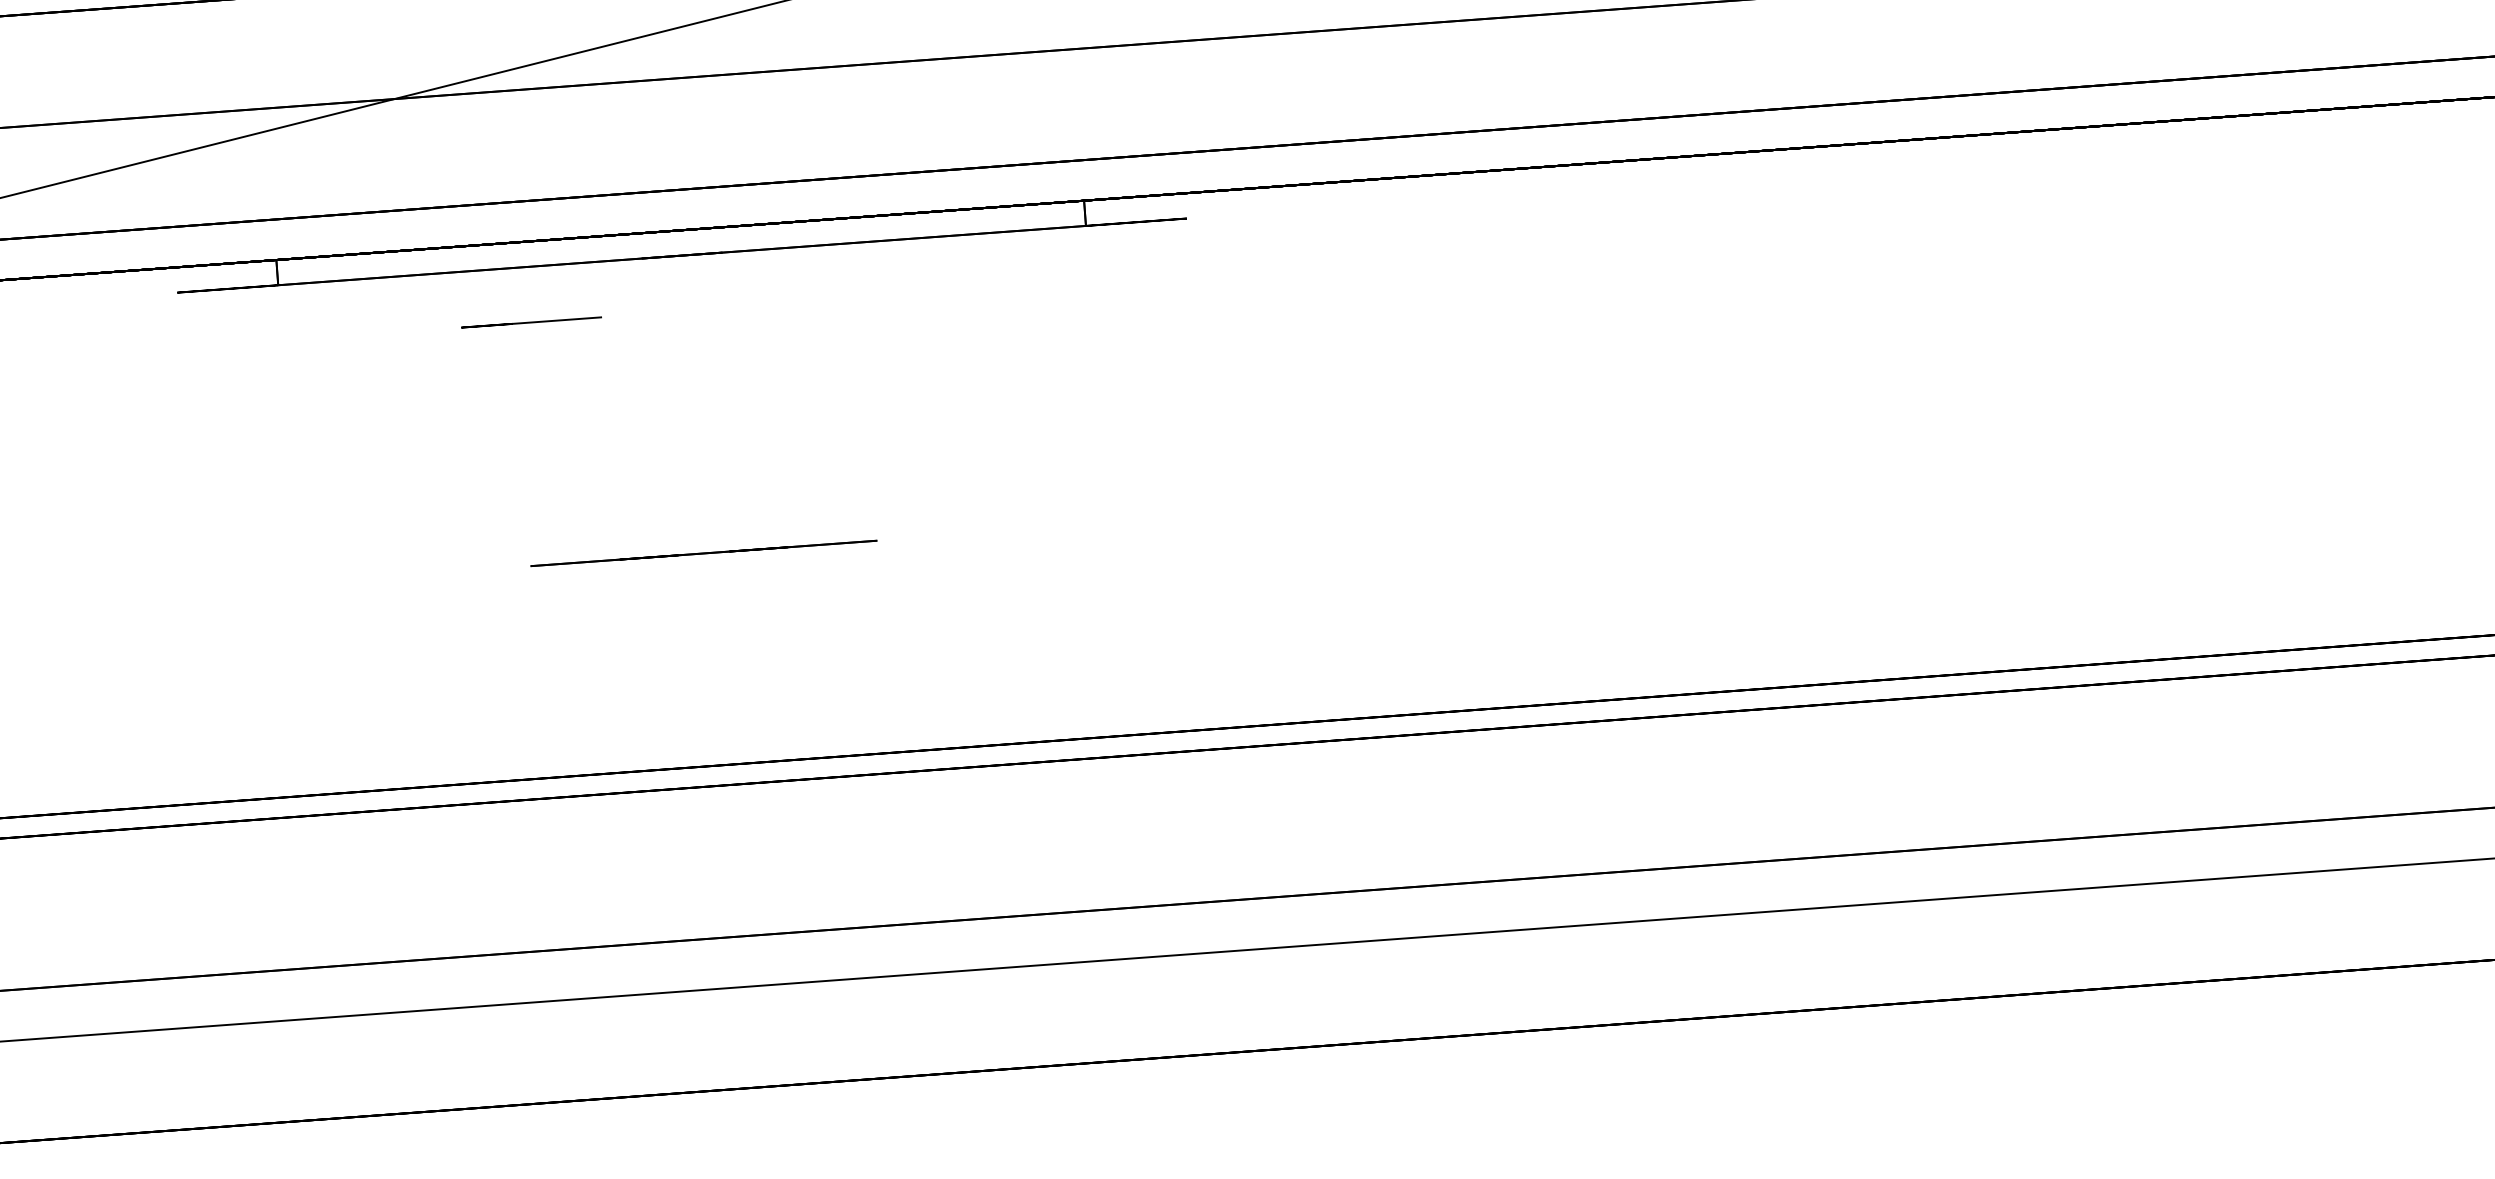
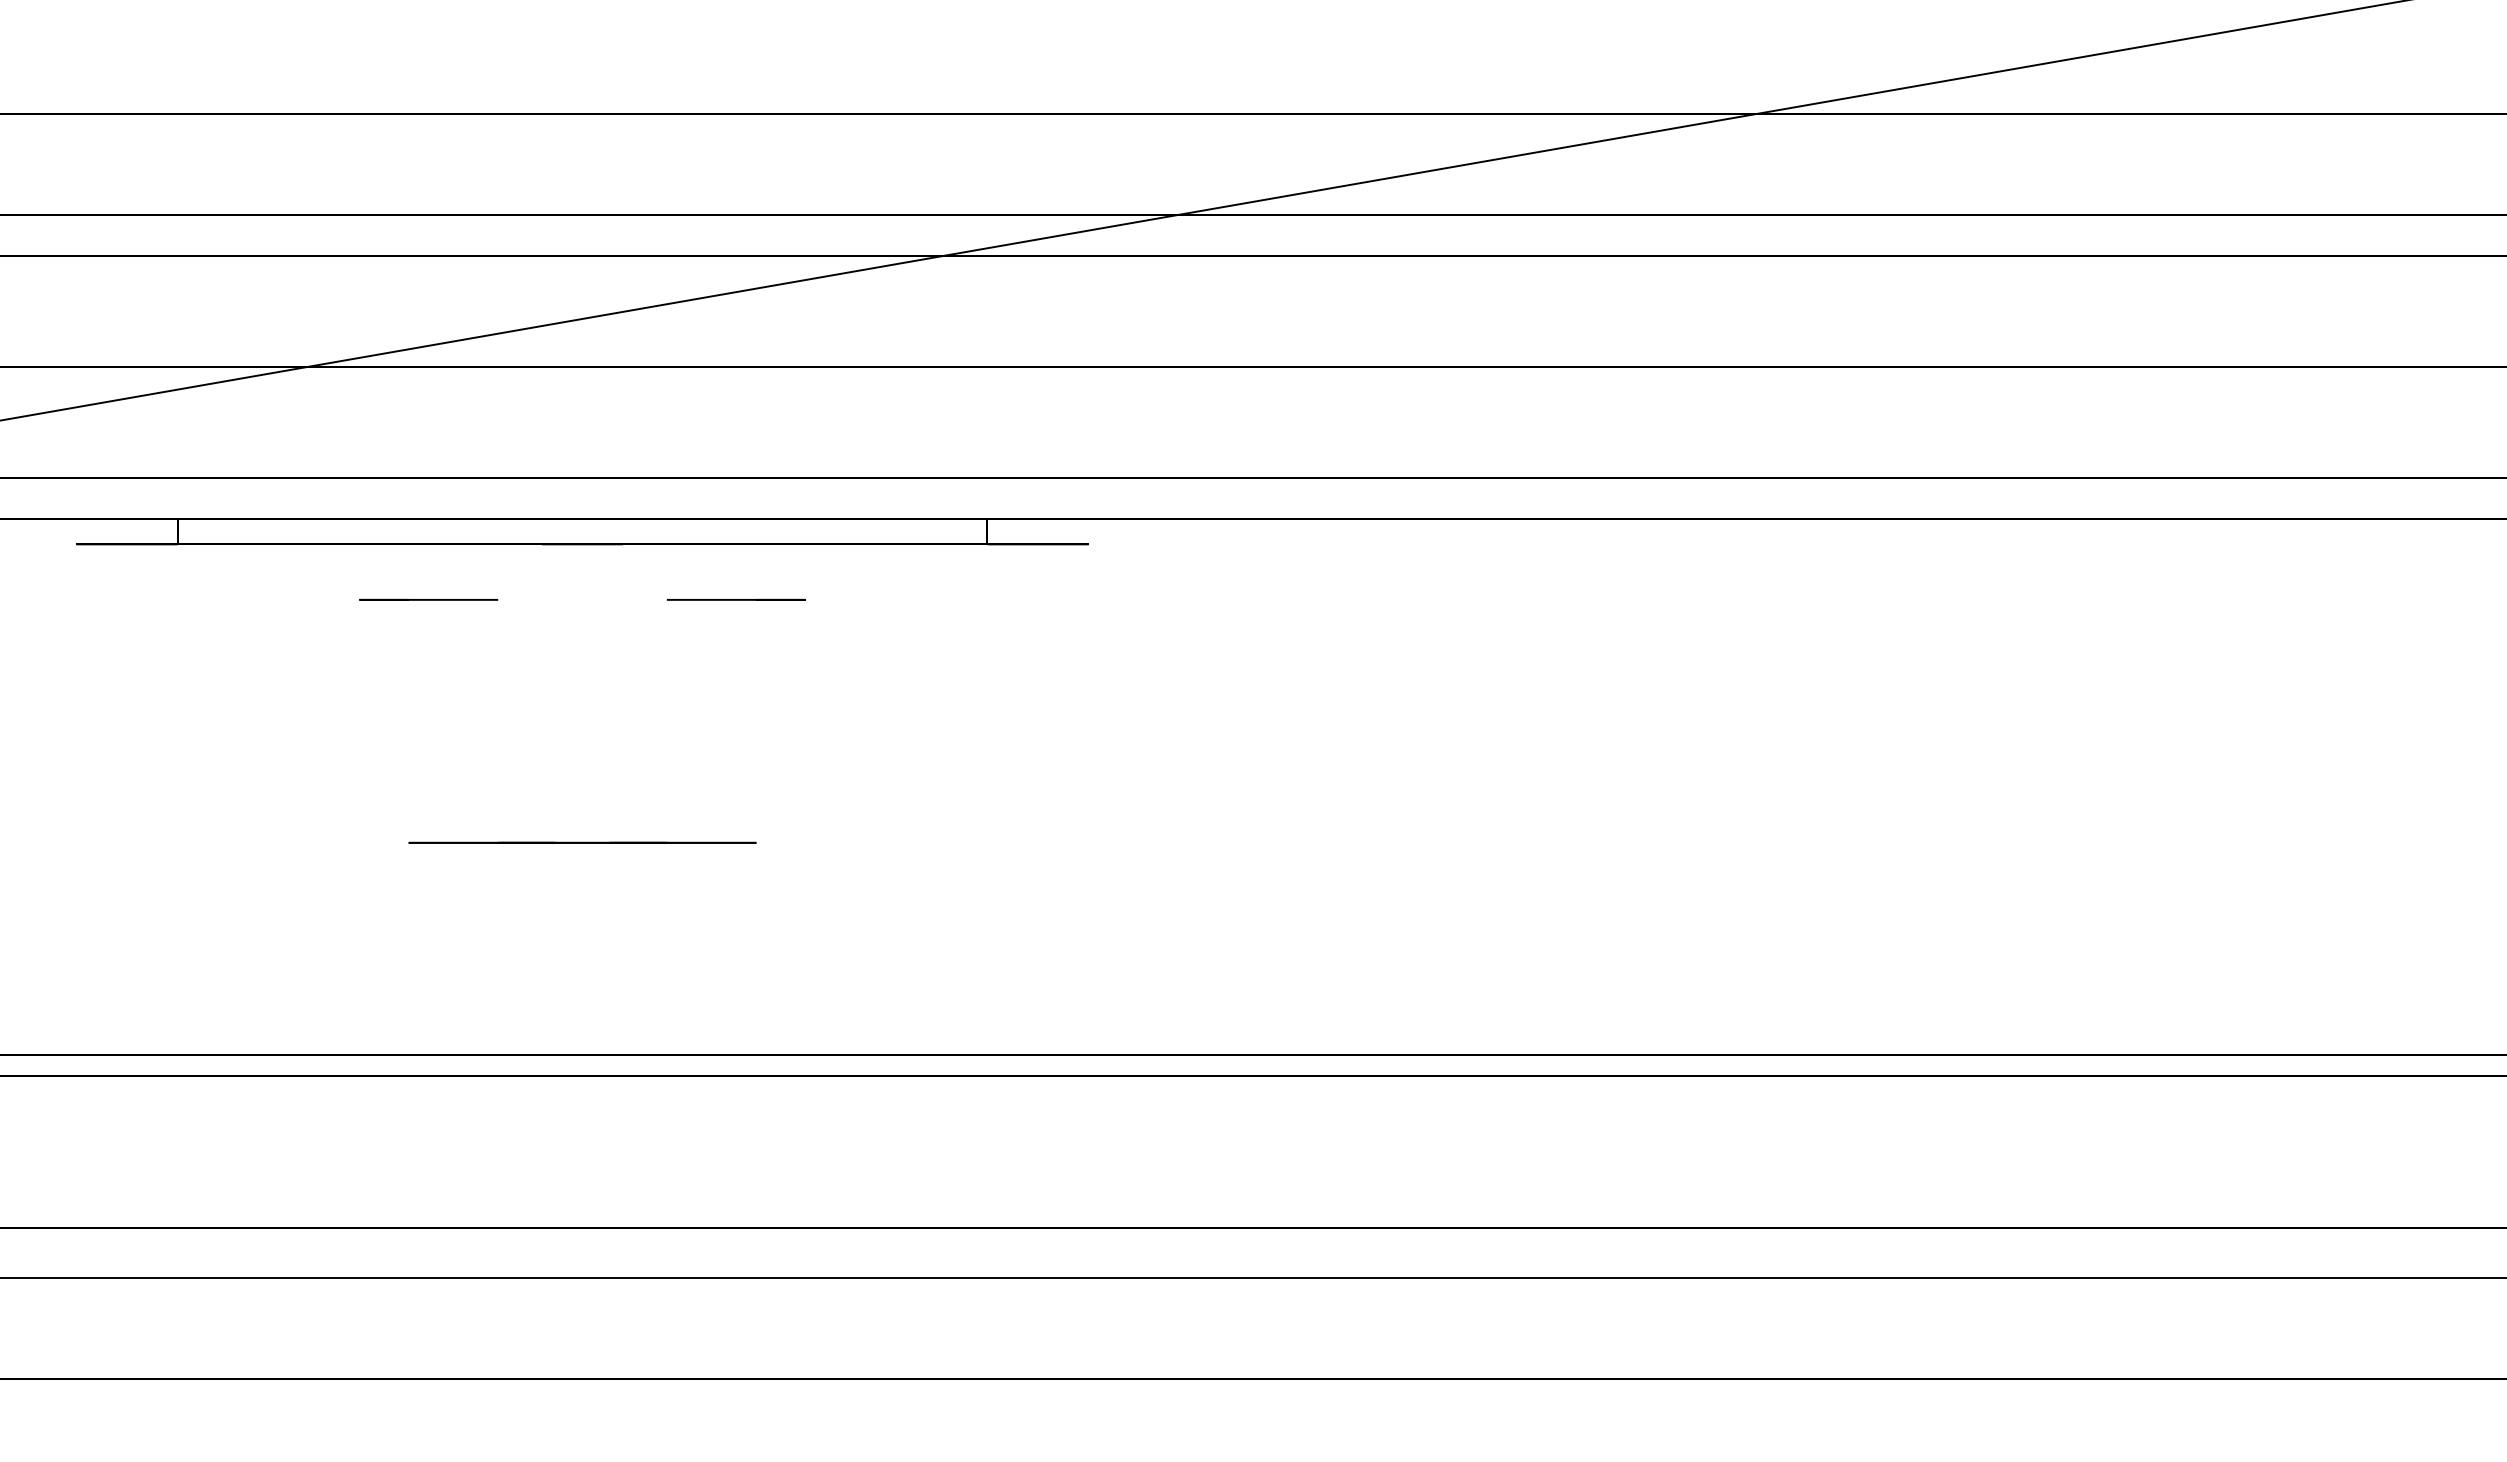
line: (839, 299) -> (736, 599), added

